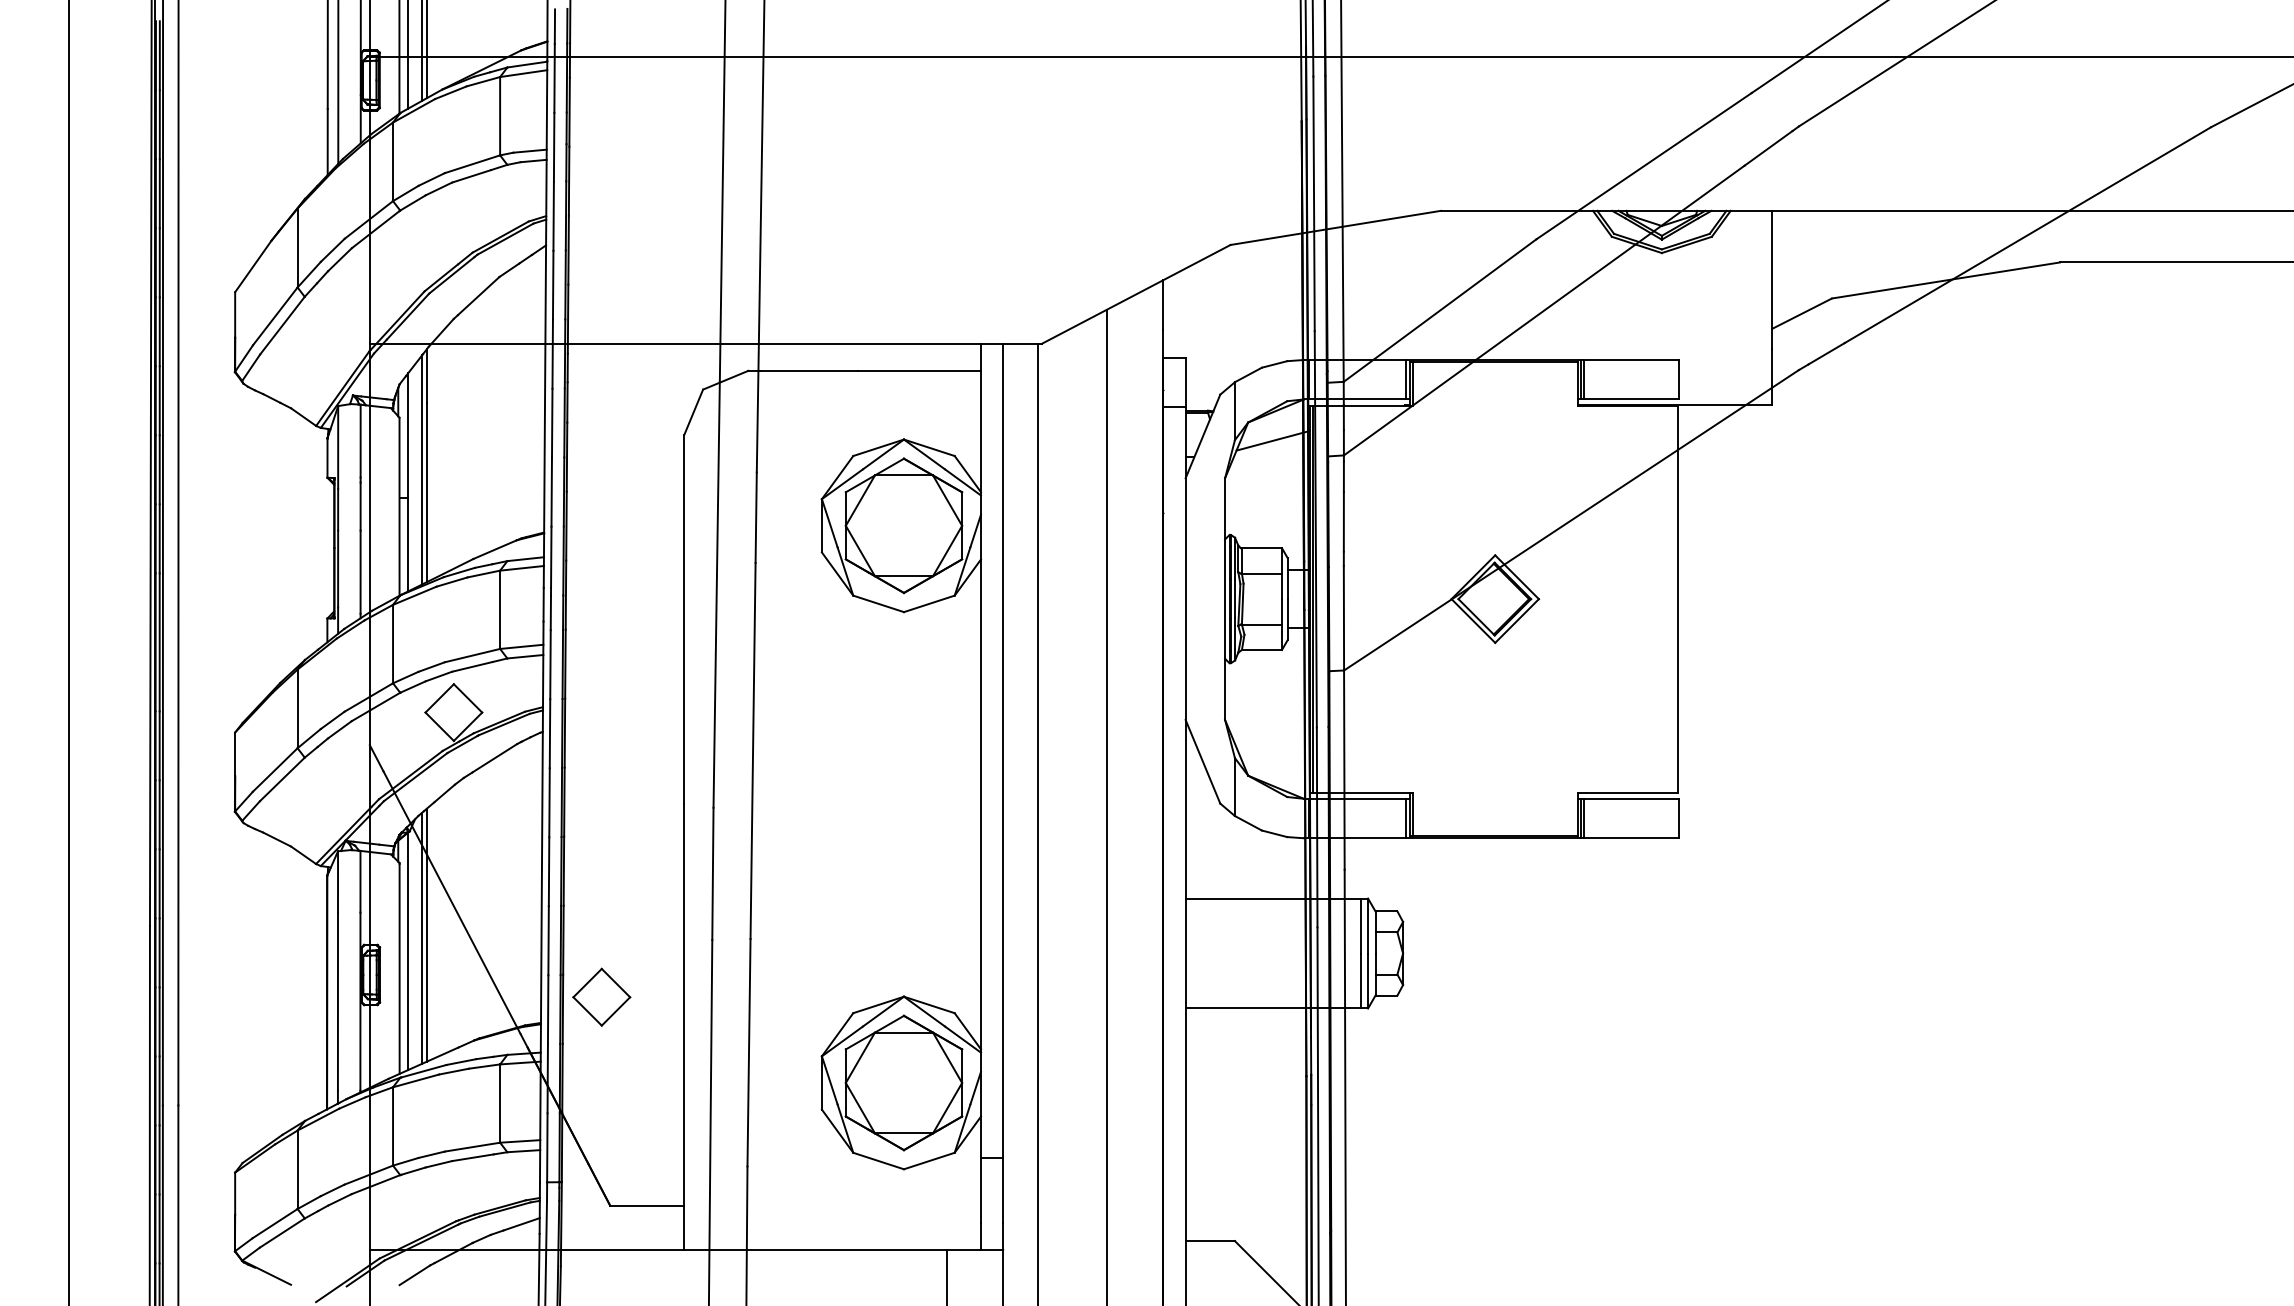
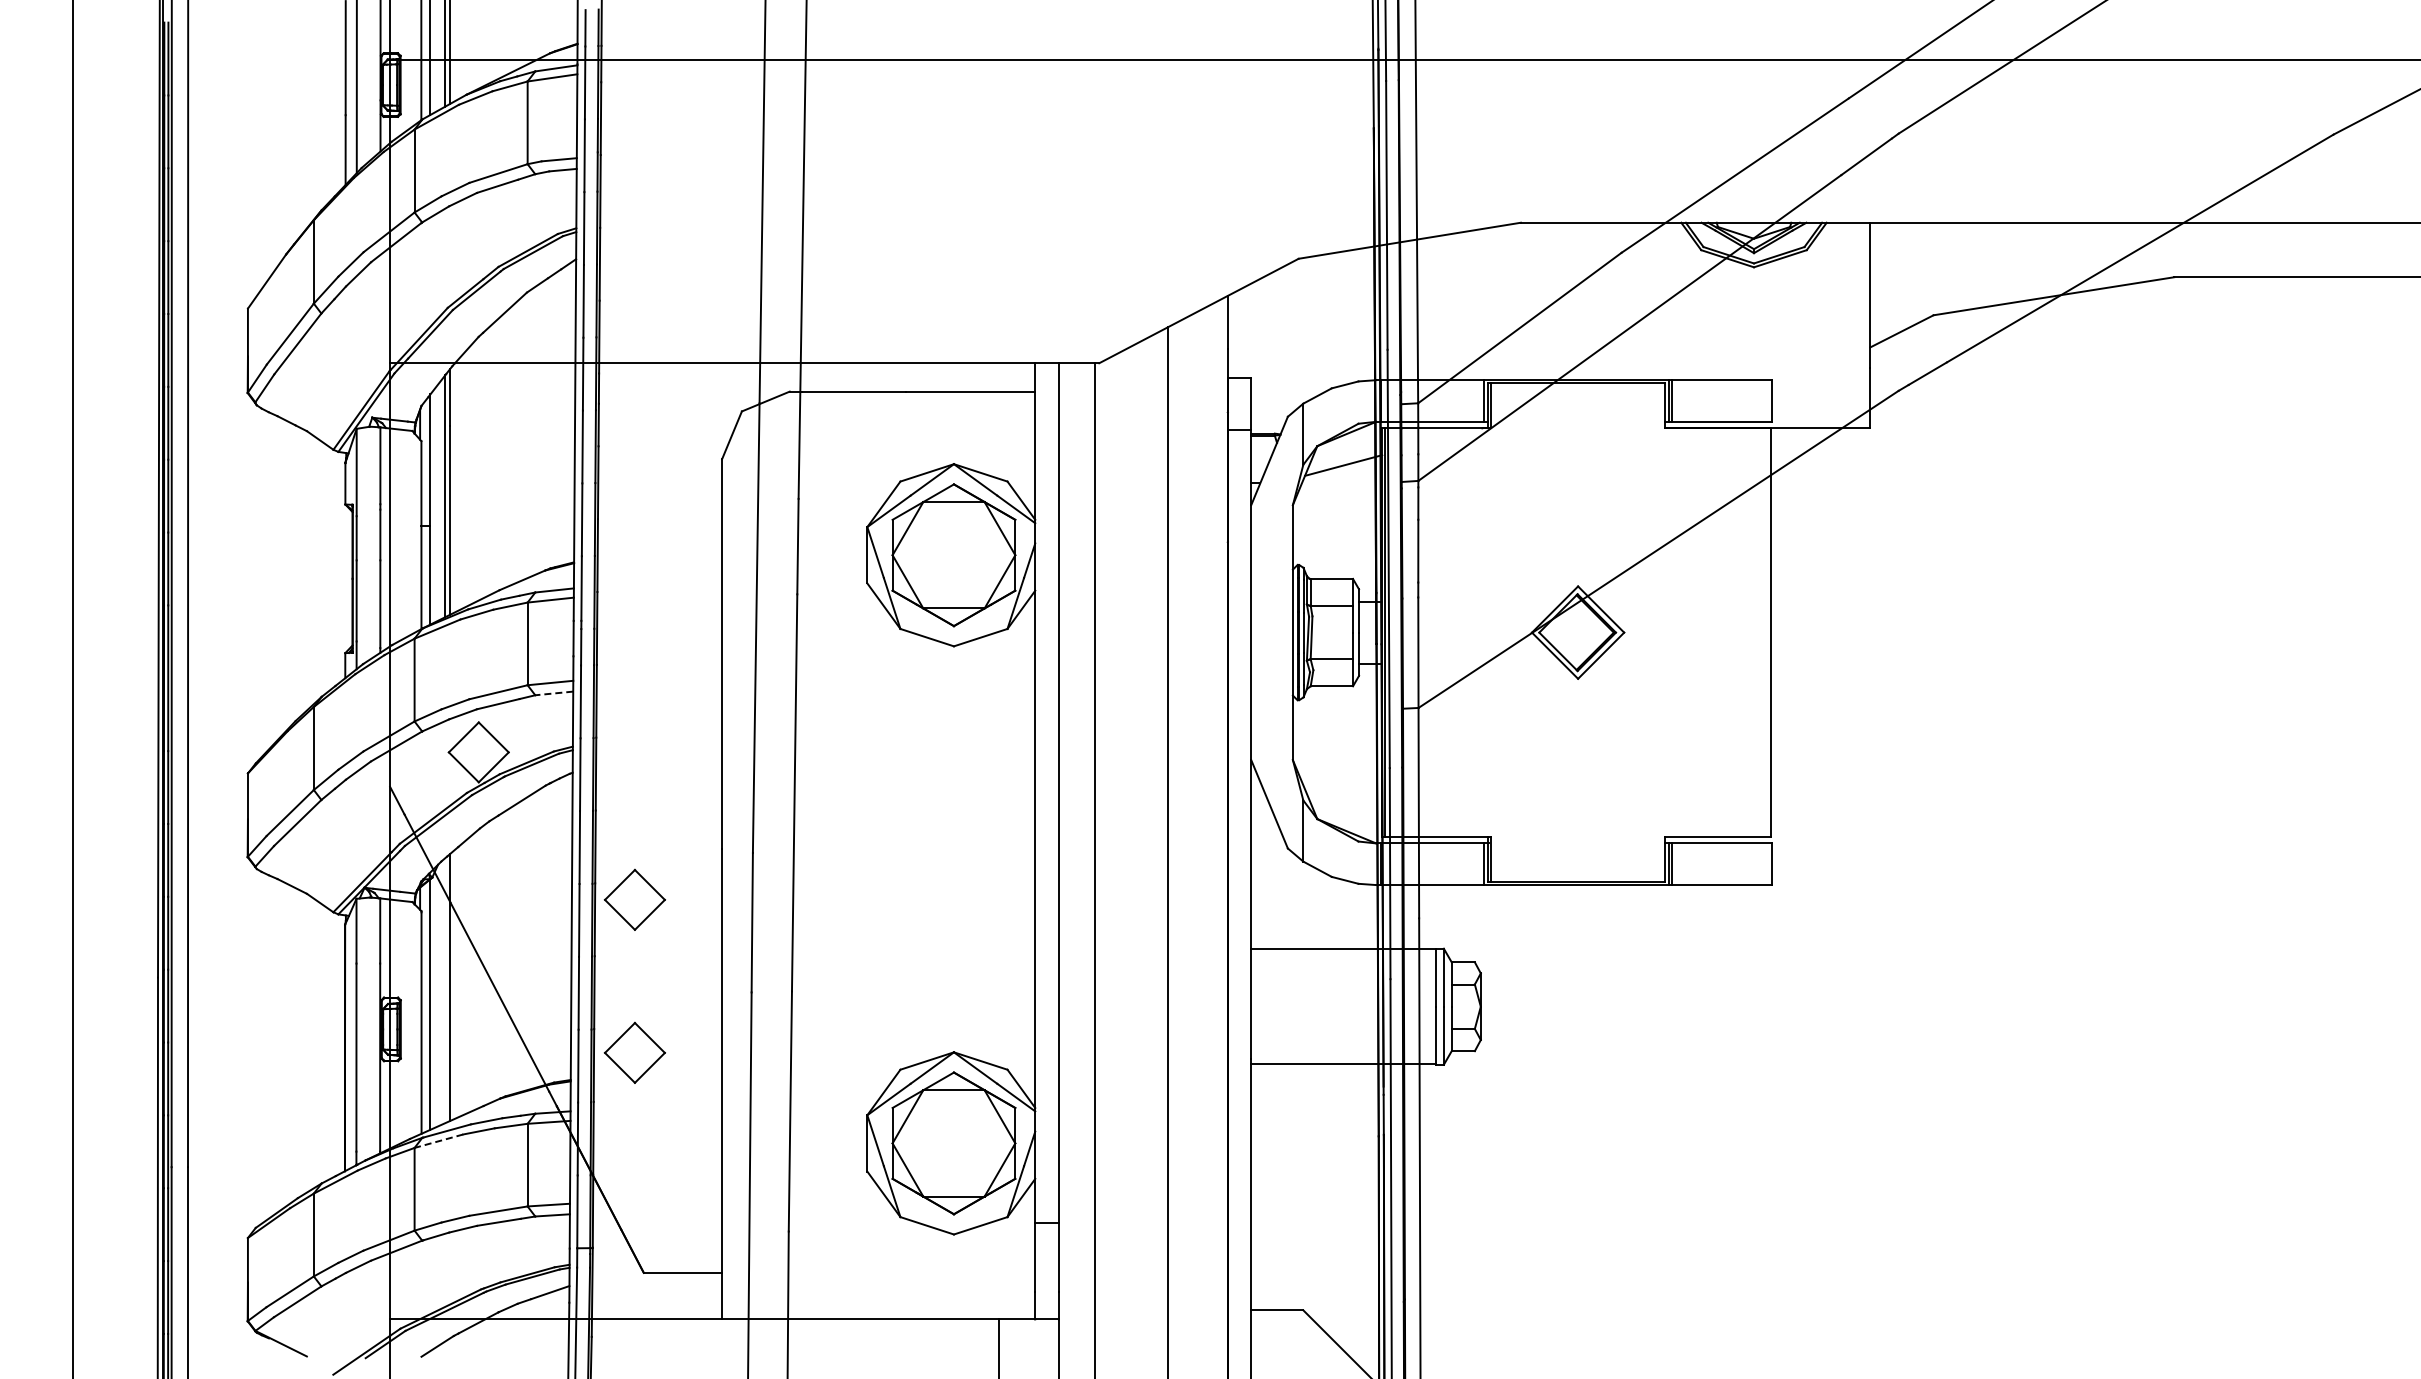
line: (524, 656) -> (553, 693), solid -> dashed
part: (601, 851) -> (634, 899), added
line: (422, 938) -> (445, 990), removed
line: (415, 1081) -> (438, 1141), solid -> dashed

